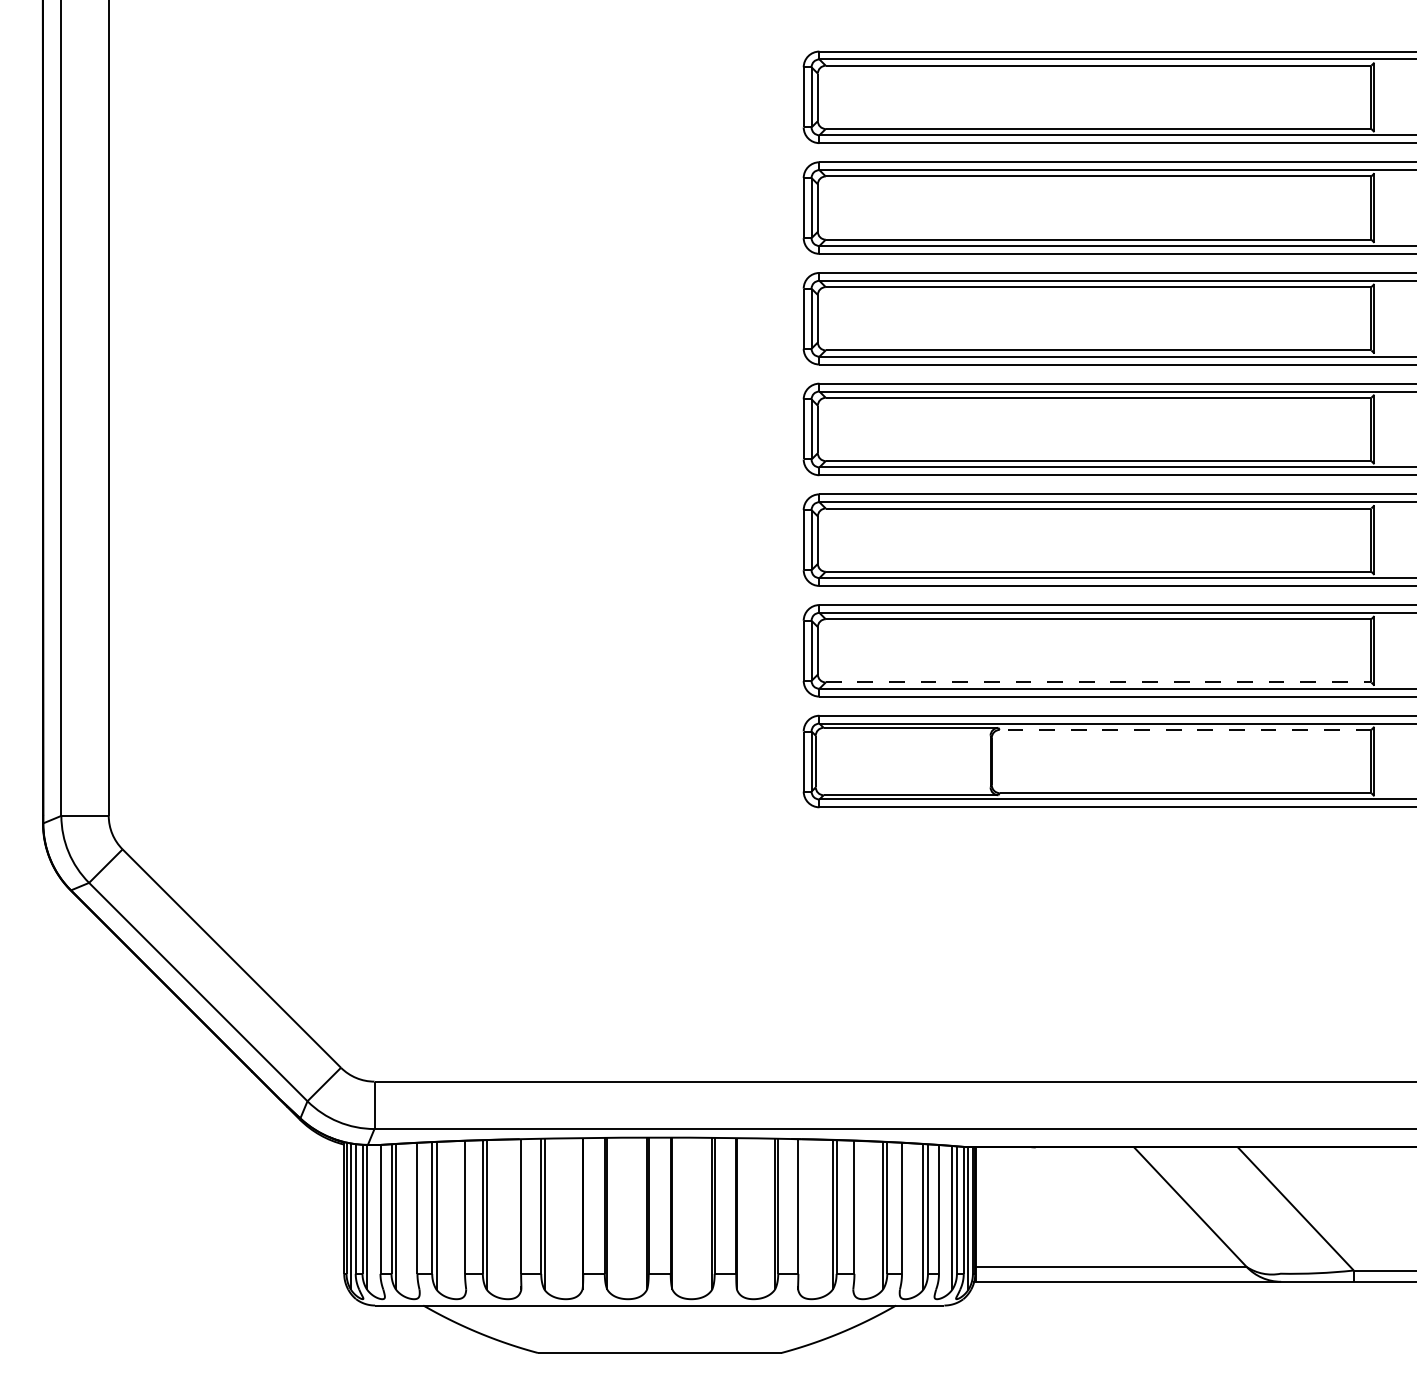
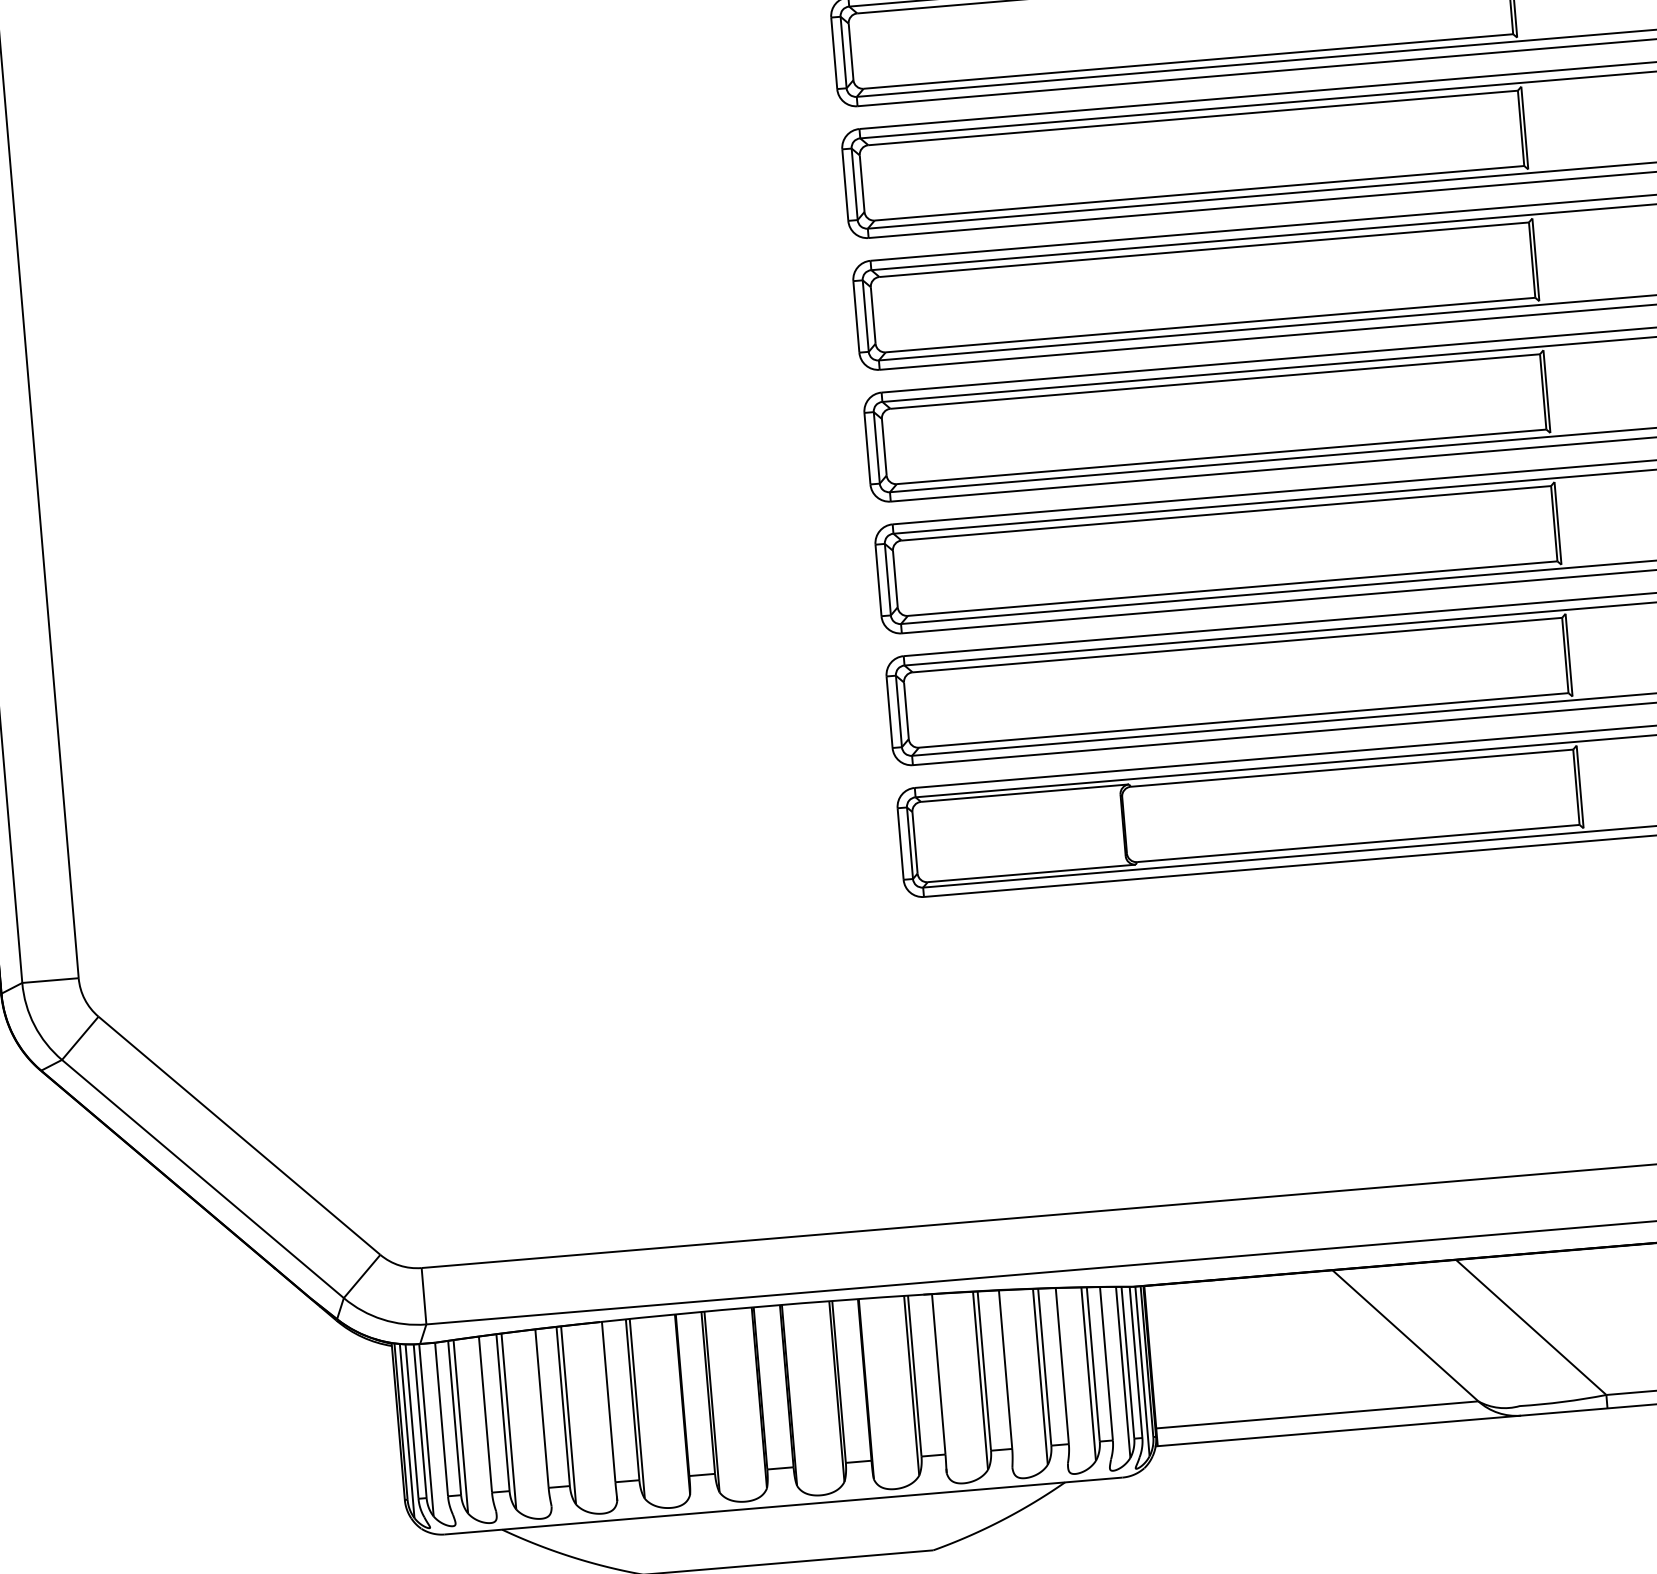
line: (1098, 682) -> (1243, 720), dashed -> solid
line: (1185, 729) -> (1351, 767), dashed -> solid

